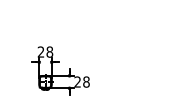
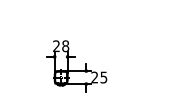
text: (86, 81) -> (103, 76), 28 -> 25

